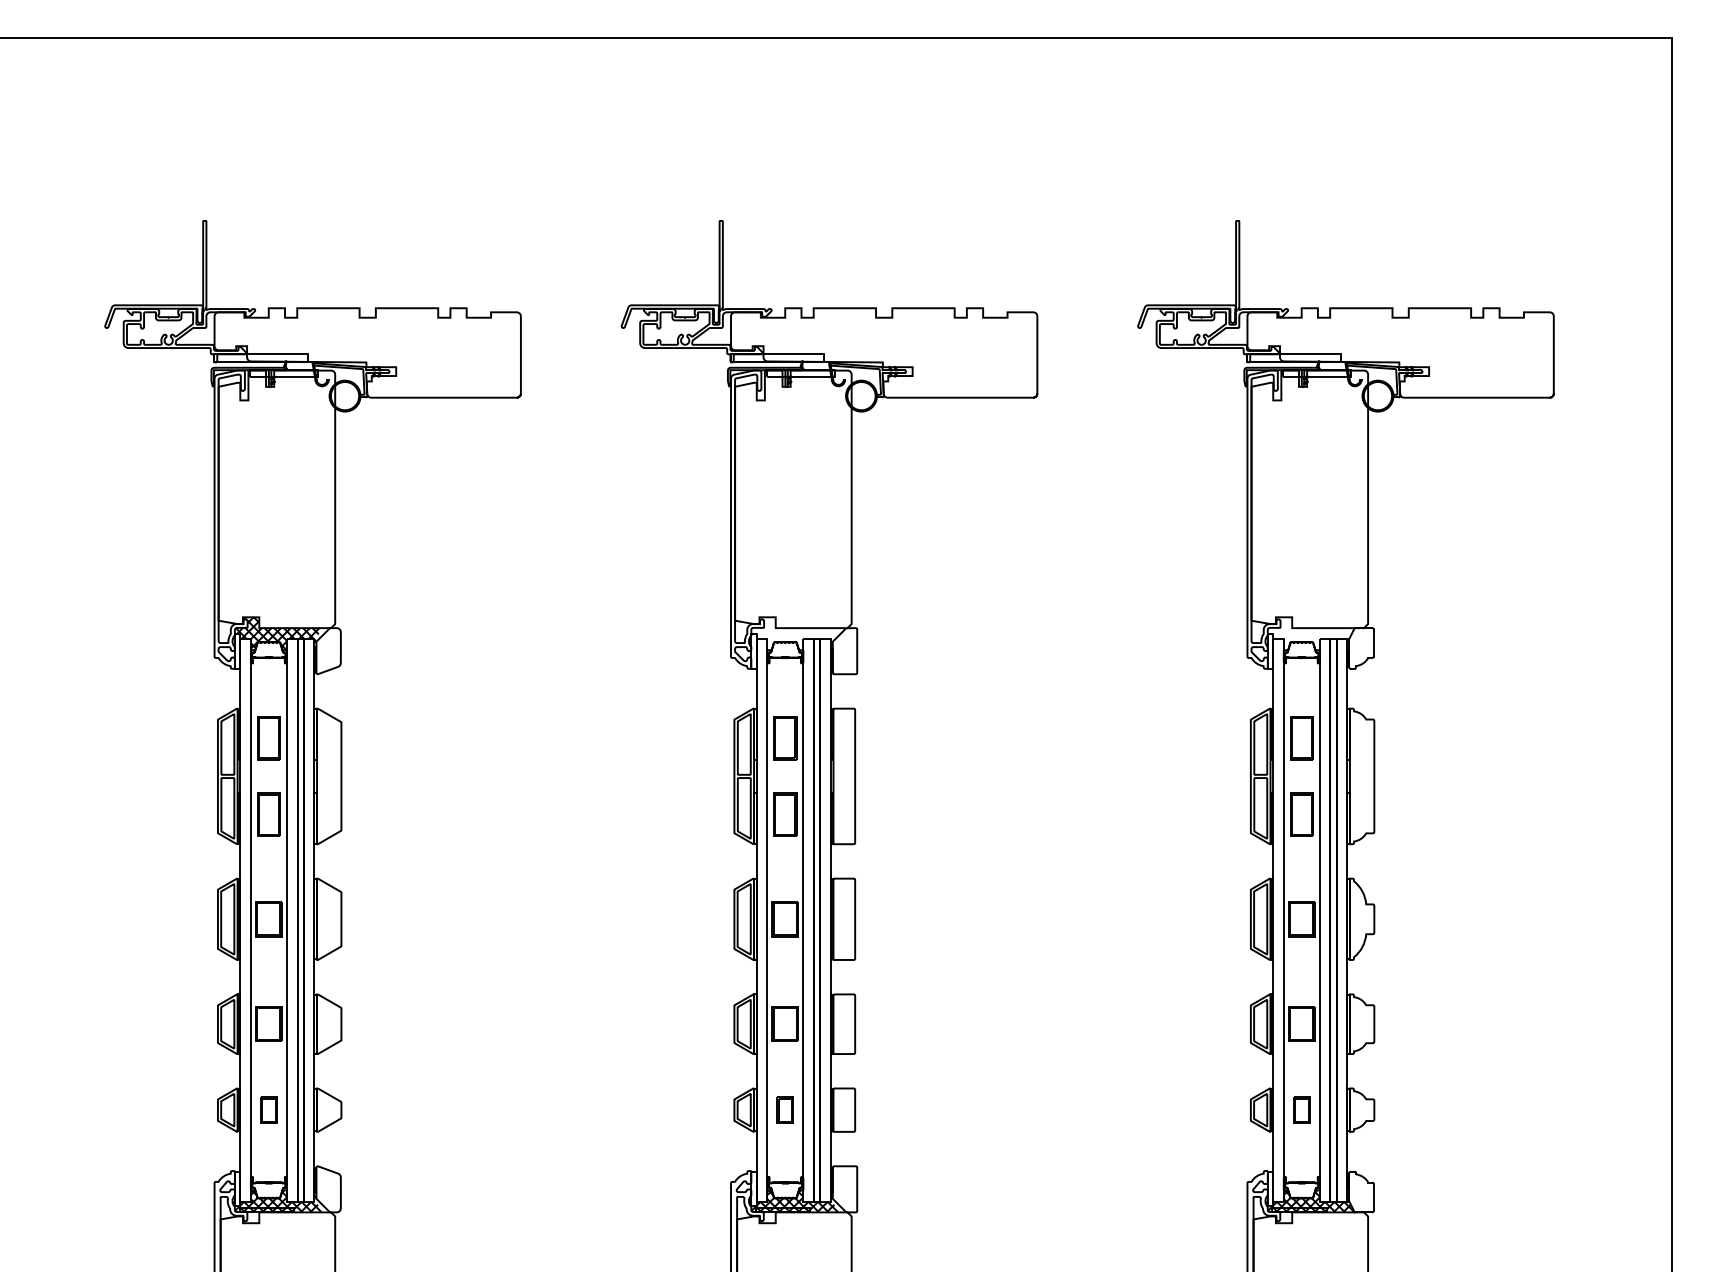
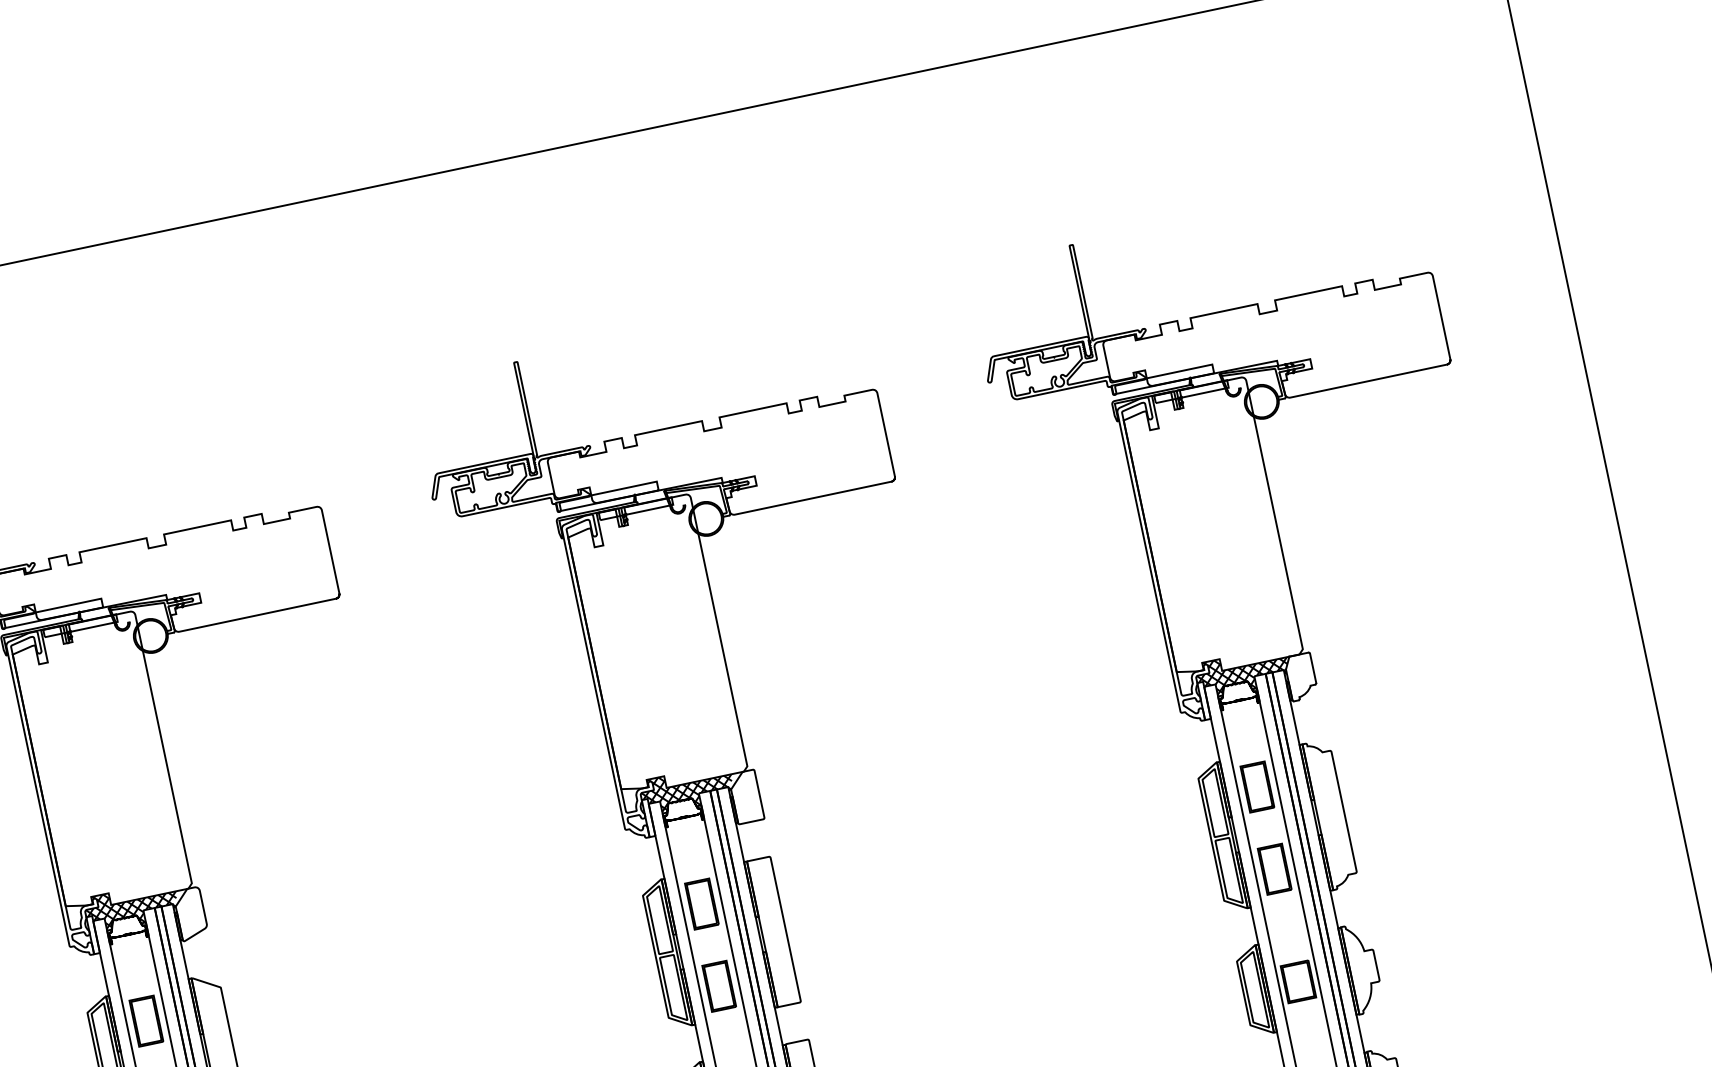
hatch: (793, 634) -> (687, 790), added
hatch: (1310, 634) -> (1243, 673), added

